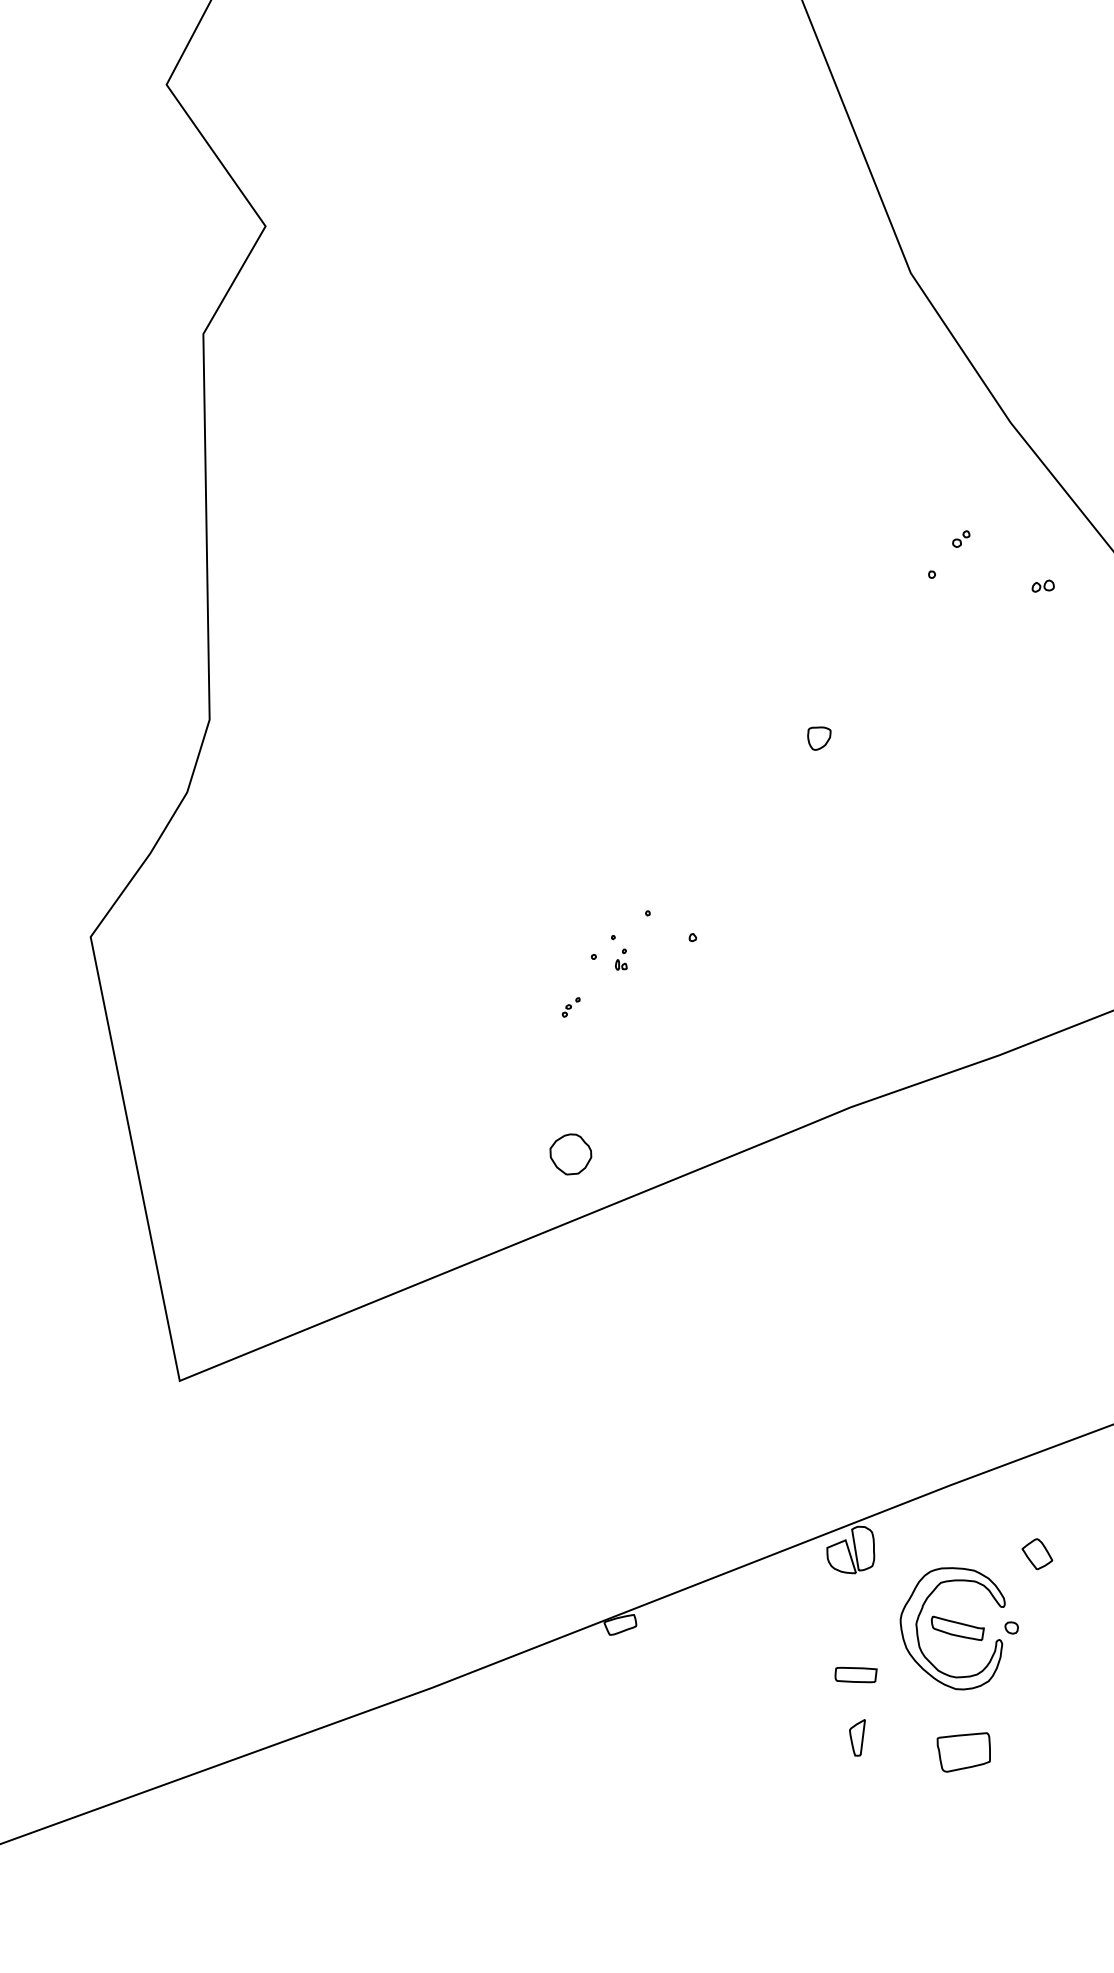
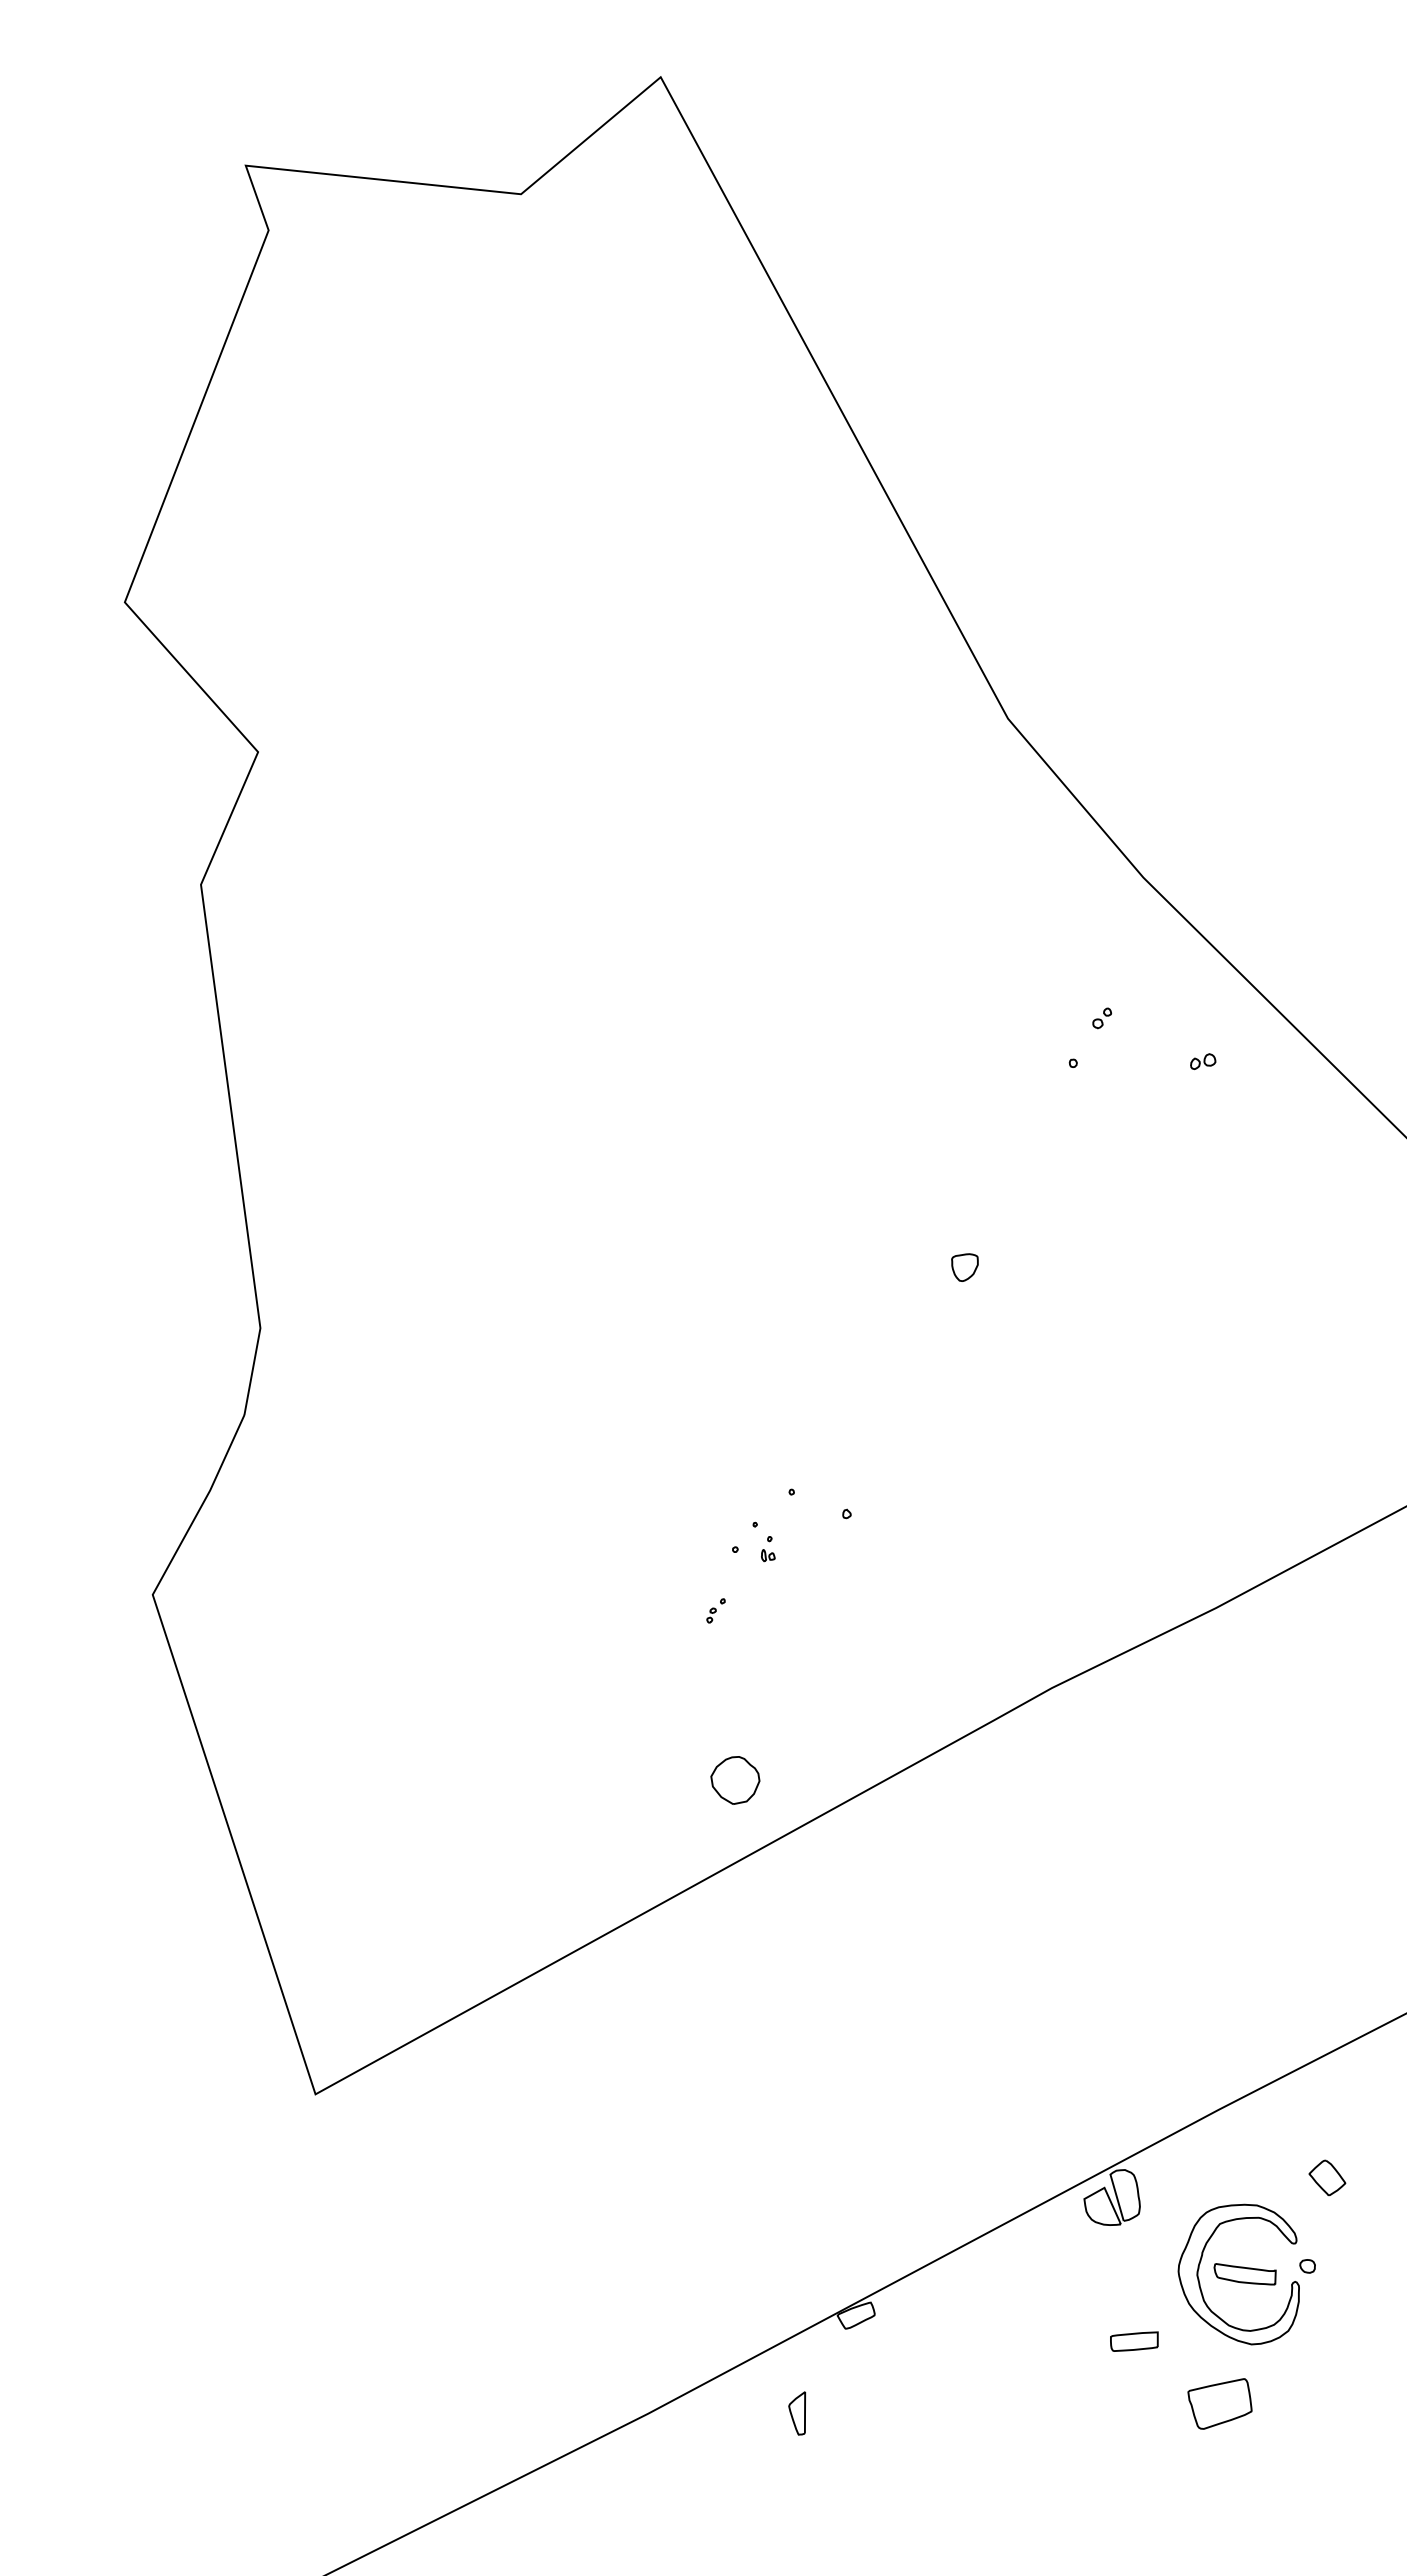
part: (856, 1737) -> (797, 2413), moved
part: (963, 1751) -> (1219, 2403), moved

